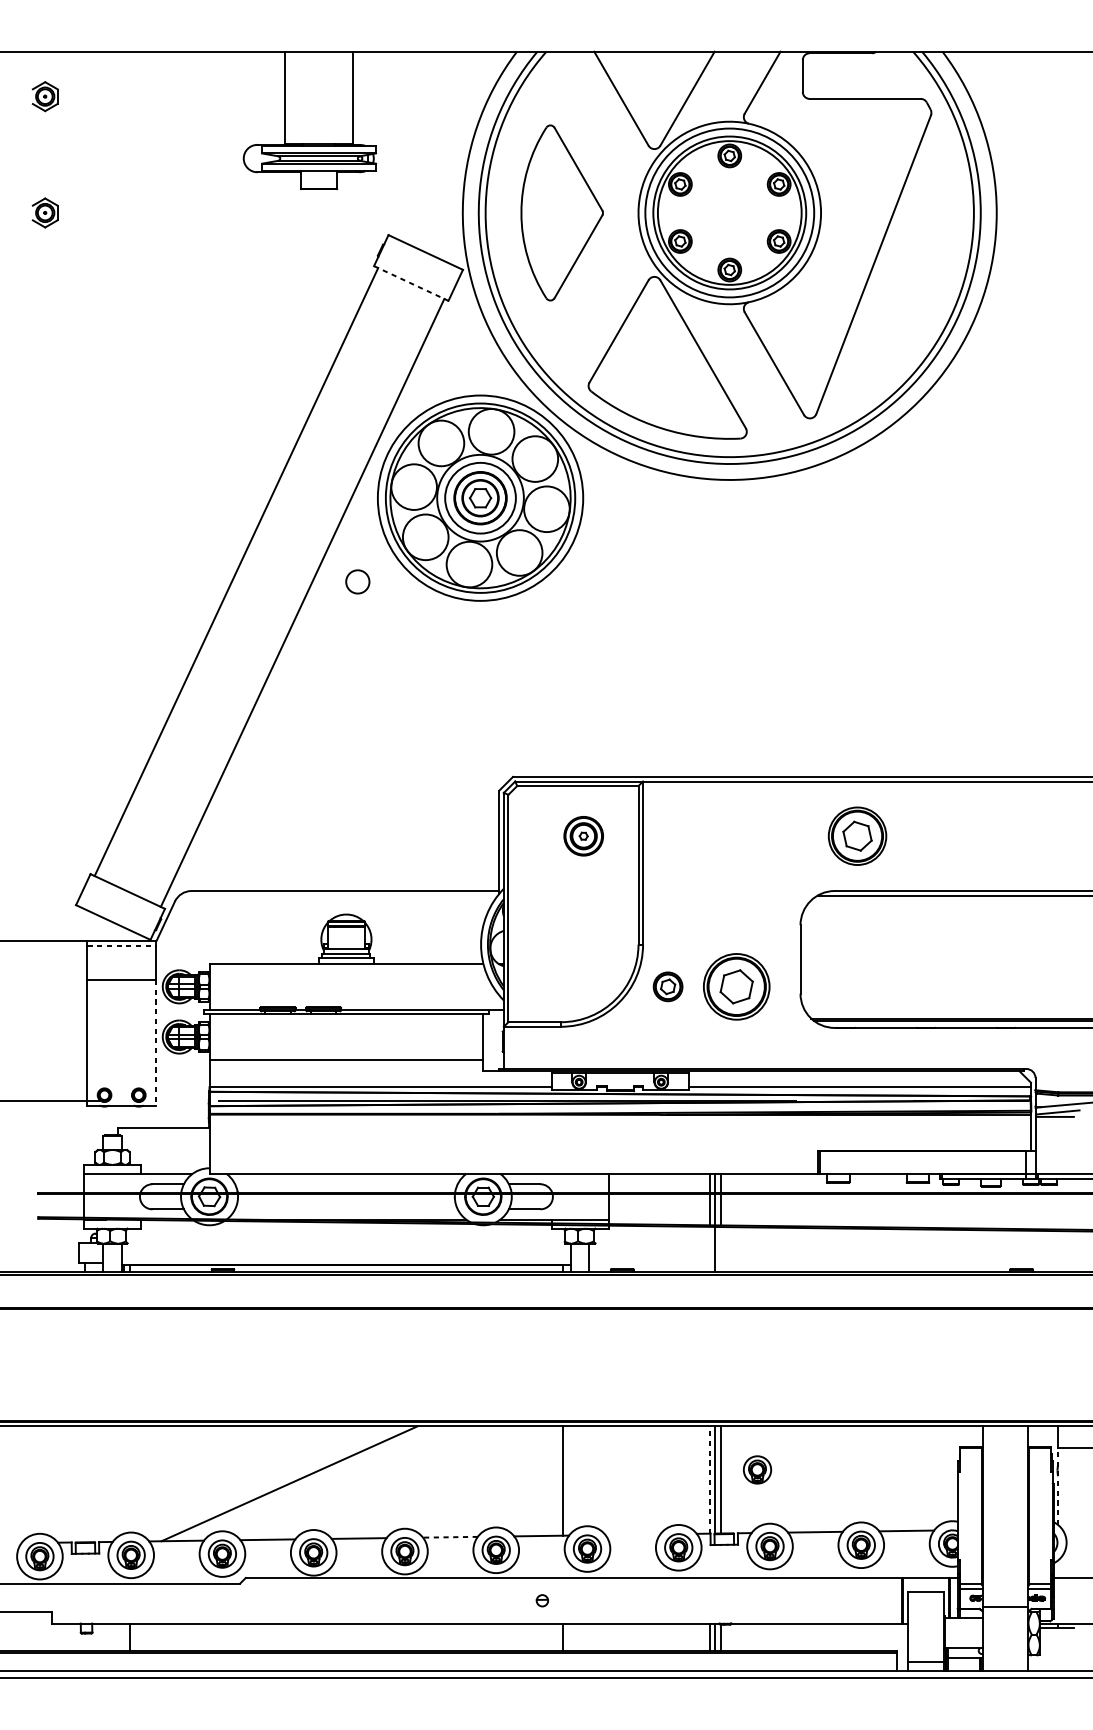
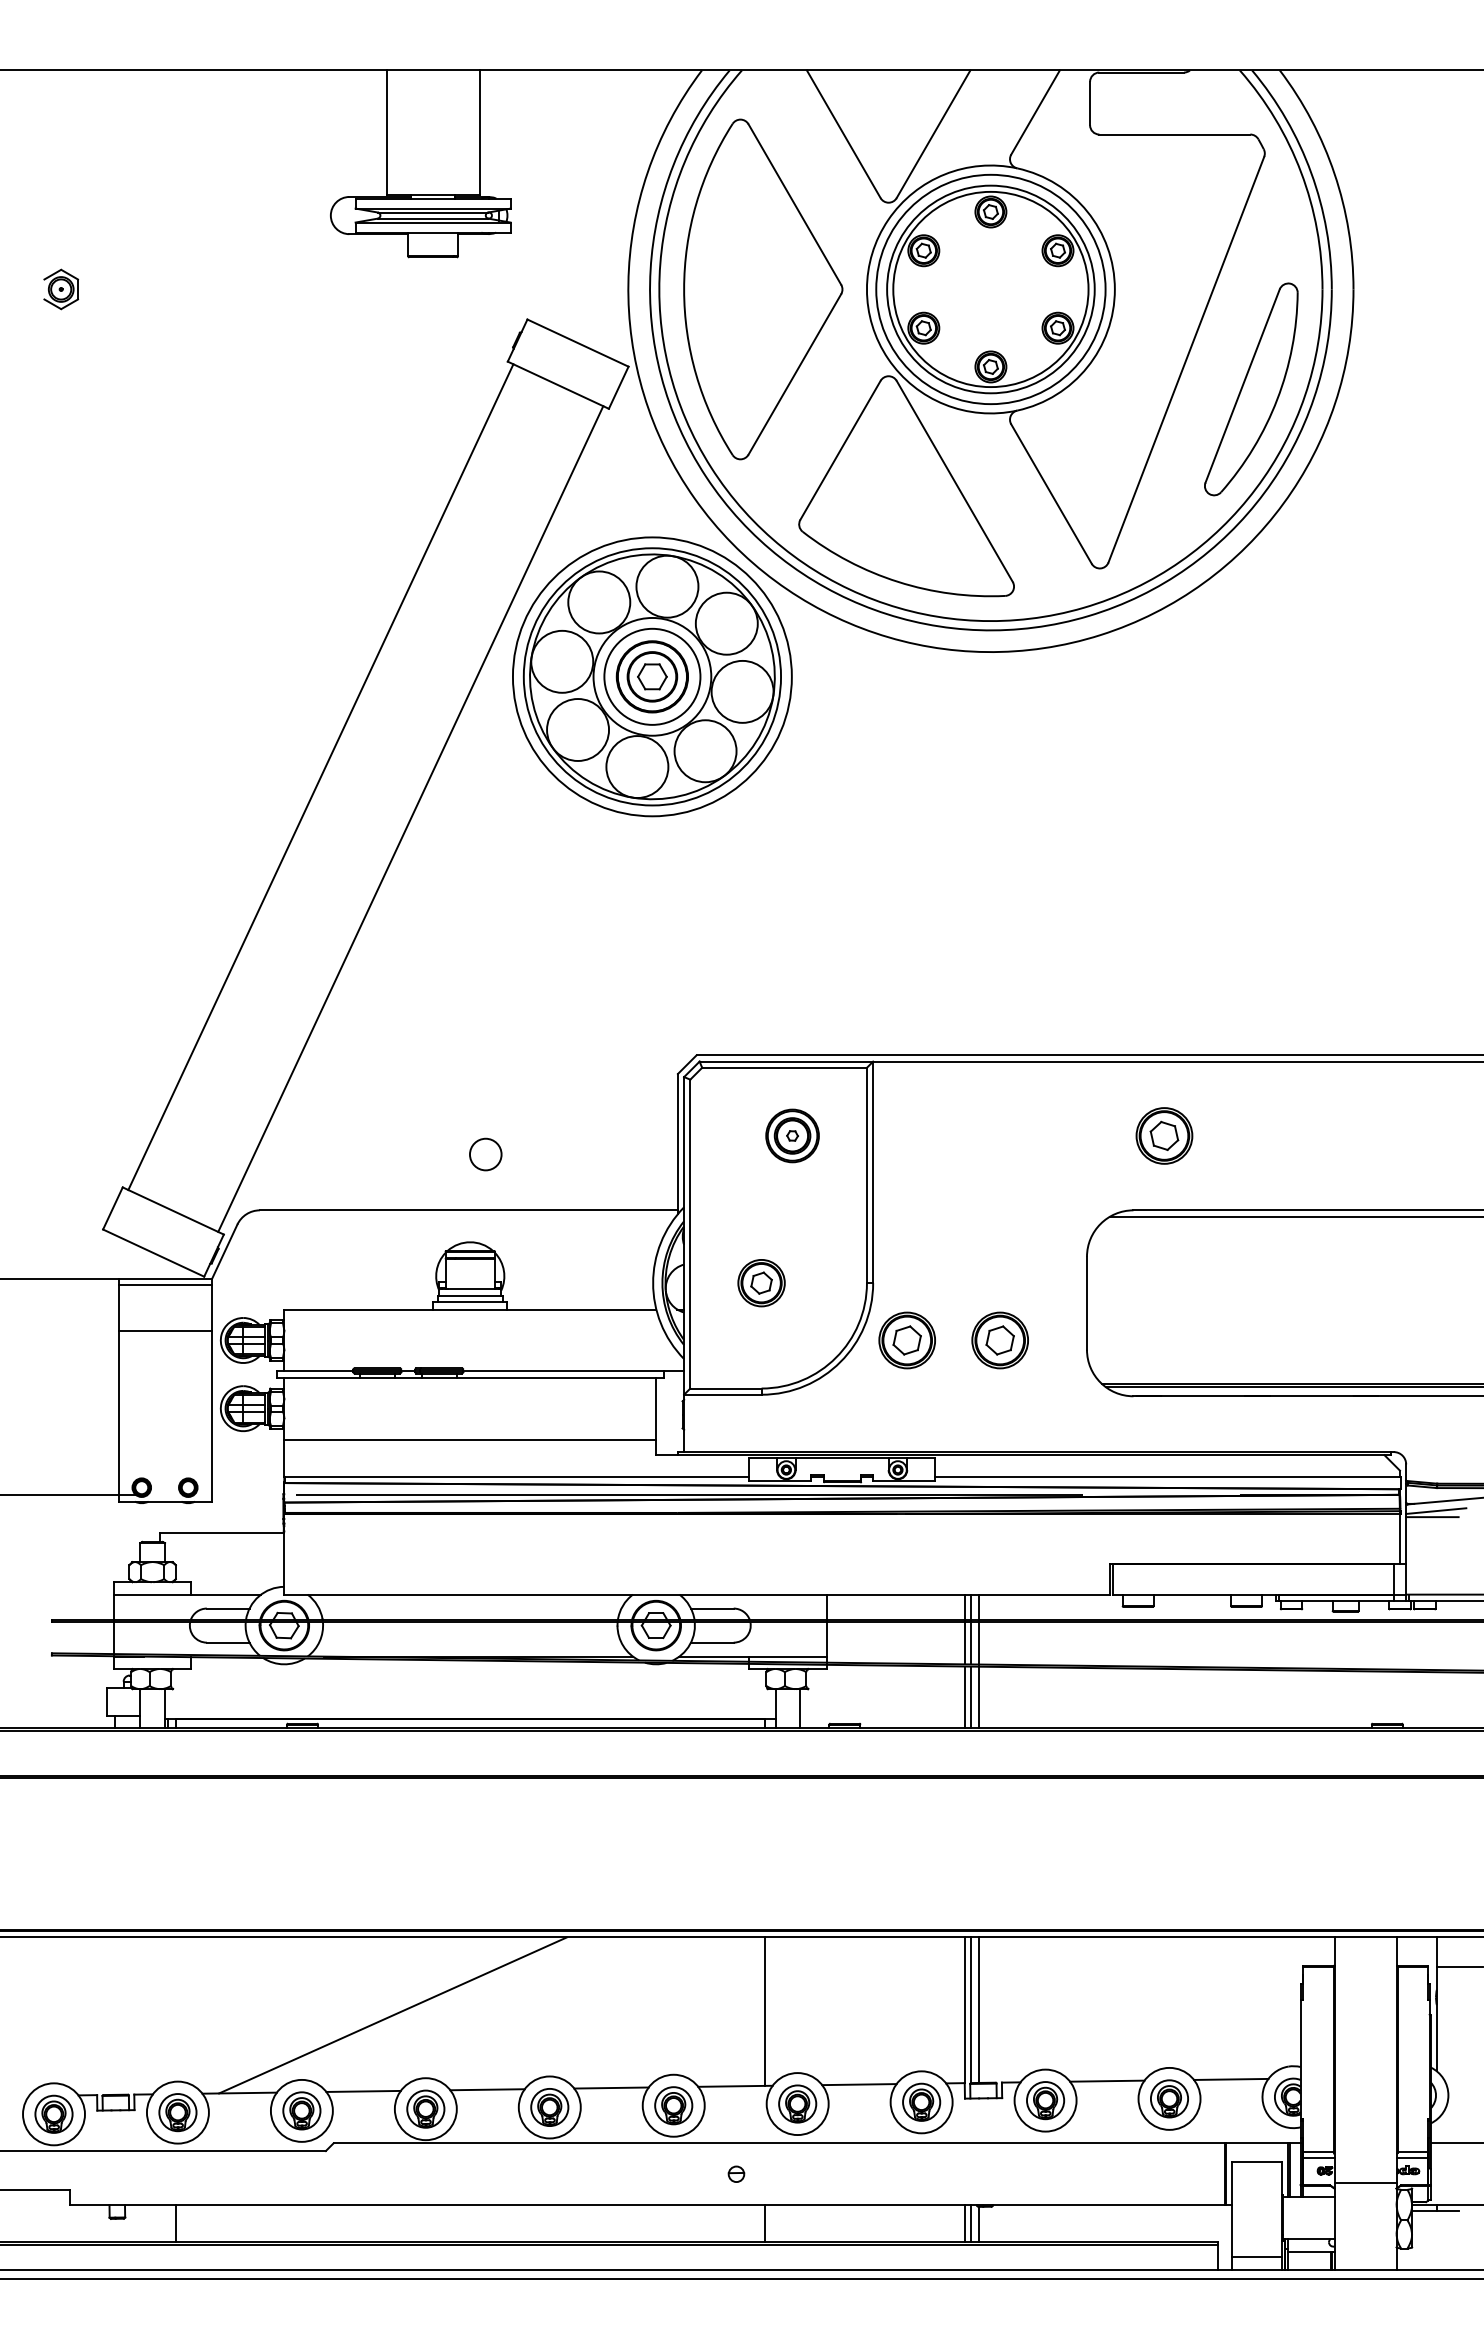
part: (45, 96) -> (61, 131), removed
part: (562, 213) -> (763, 289), size x1.43
line: (411, 283) -> (558, 385), dashed -> solid
part: (921, 286) -> (1251, 389), added
circle: (357, 581) -> (485, 1154), moved
part: (857, 835) -> (1164, 1135), size x0.71
part: (560, 944) -> (761, 1283), added
line: (122, 945) -> (165, 1284), dashed -> solid
part: (667, 986) -> (906, 1340), size x1.43
part: (736, 986) -> (999, 1340), size x0.62
line: (155, 1042) -> (211, 1416), dashed -> solid
line: (710, 1249) -> (964, 1697), added
line: (720, 1249) -> (978, 1697), added
part: (757, 1469) -> (1028, 1996), removed
line: (710, 1480) -> (964, 2010), dashed -> solid
line: (1057, 1486) -> (1436, 2018), dashed -> solid
line: (633, 1534) -> (859, 2084), added
line: (450, 1537) -> (611, 2088), dashed -> solid

